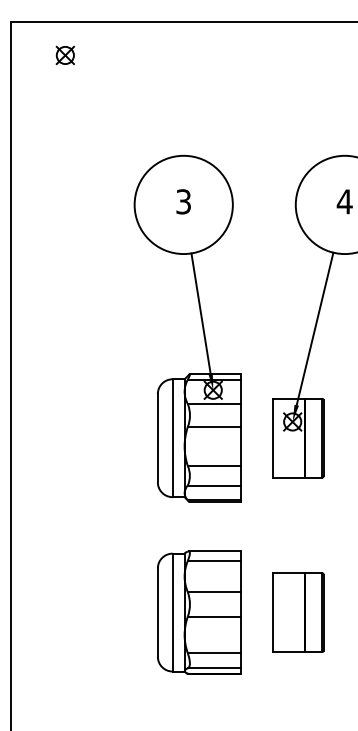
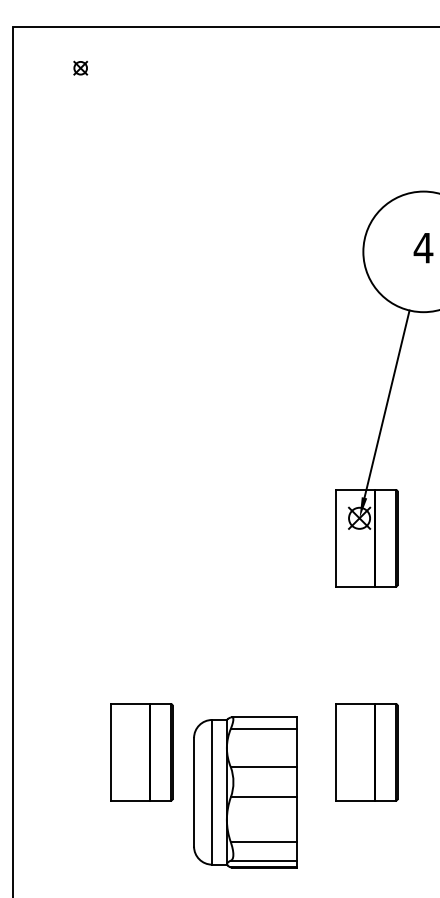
part: (65, 54) -> (80, 67), size x0.6
part: (202, 327) -> (248, 402), removed
part: (115, 612) -> (141, 752), added
part: (199, 612) -> (245, 792), moved

